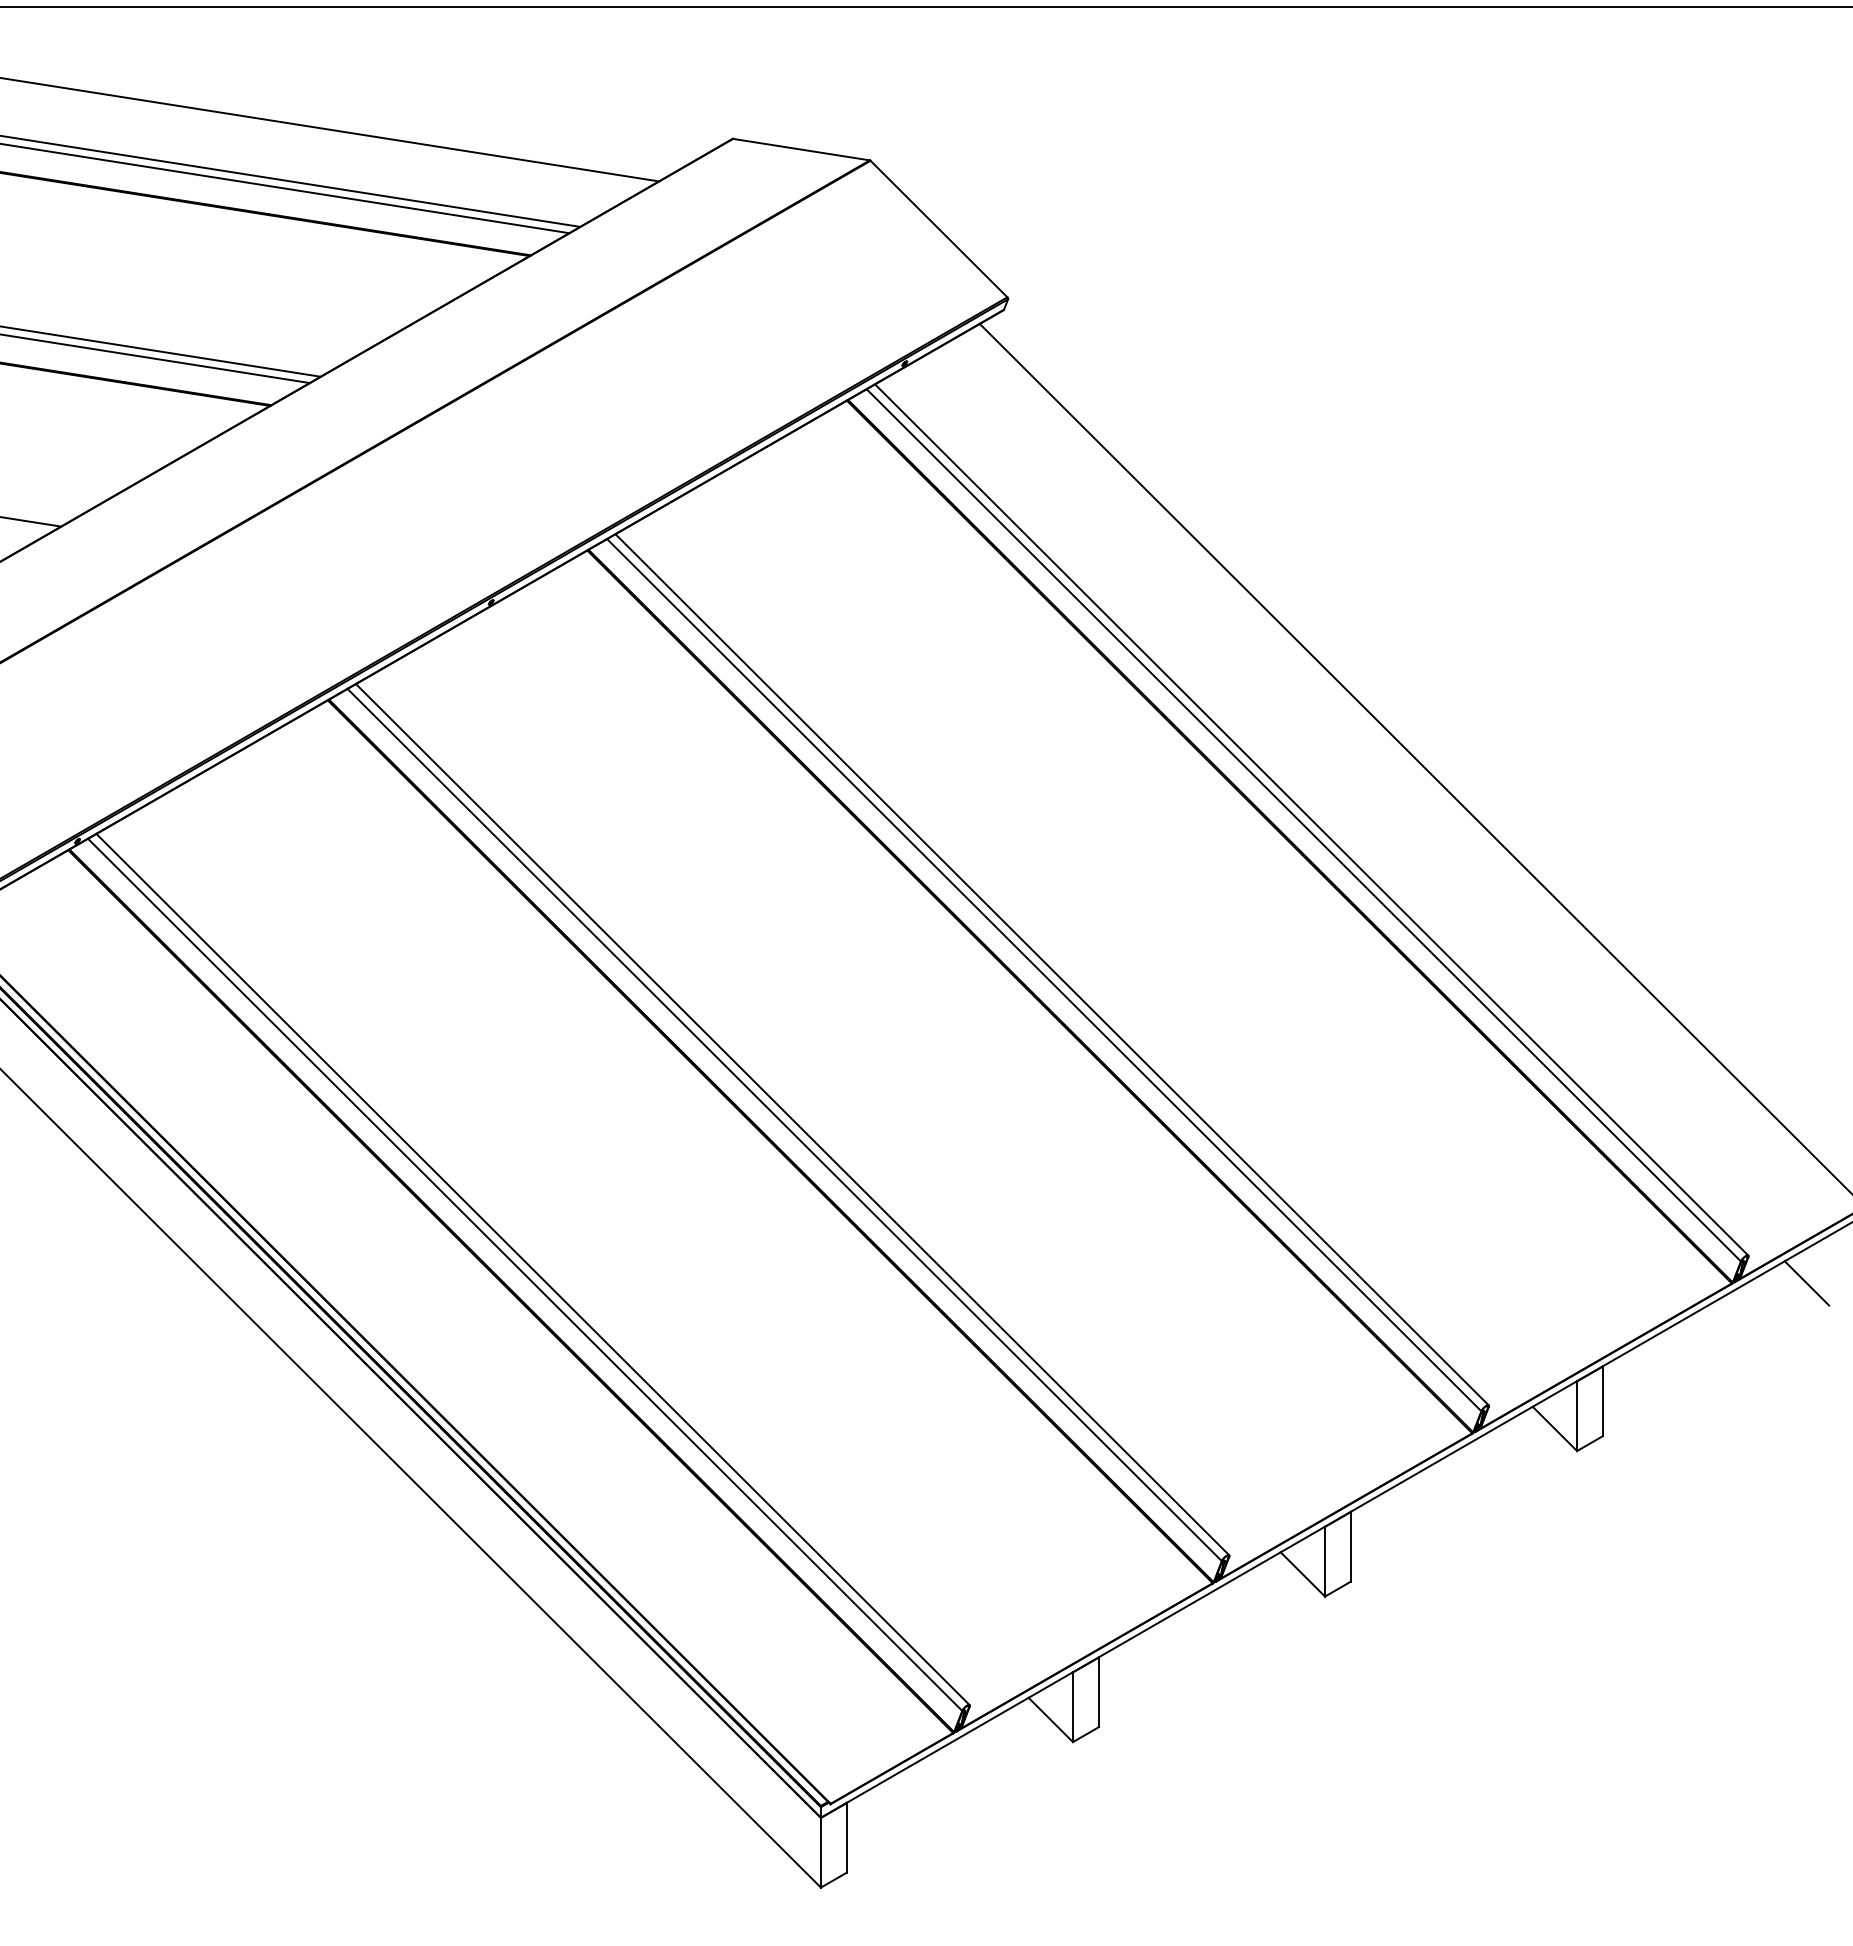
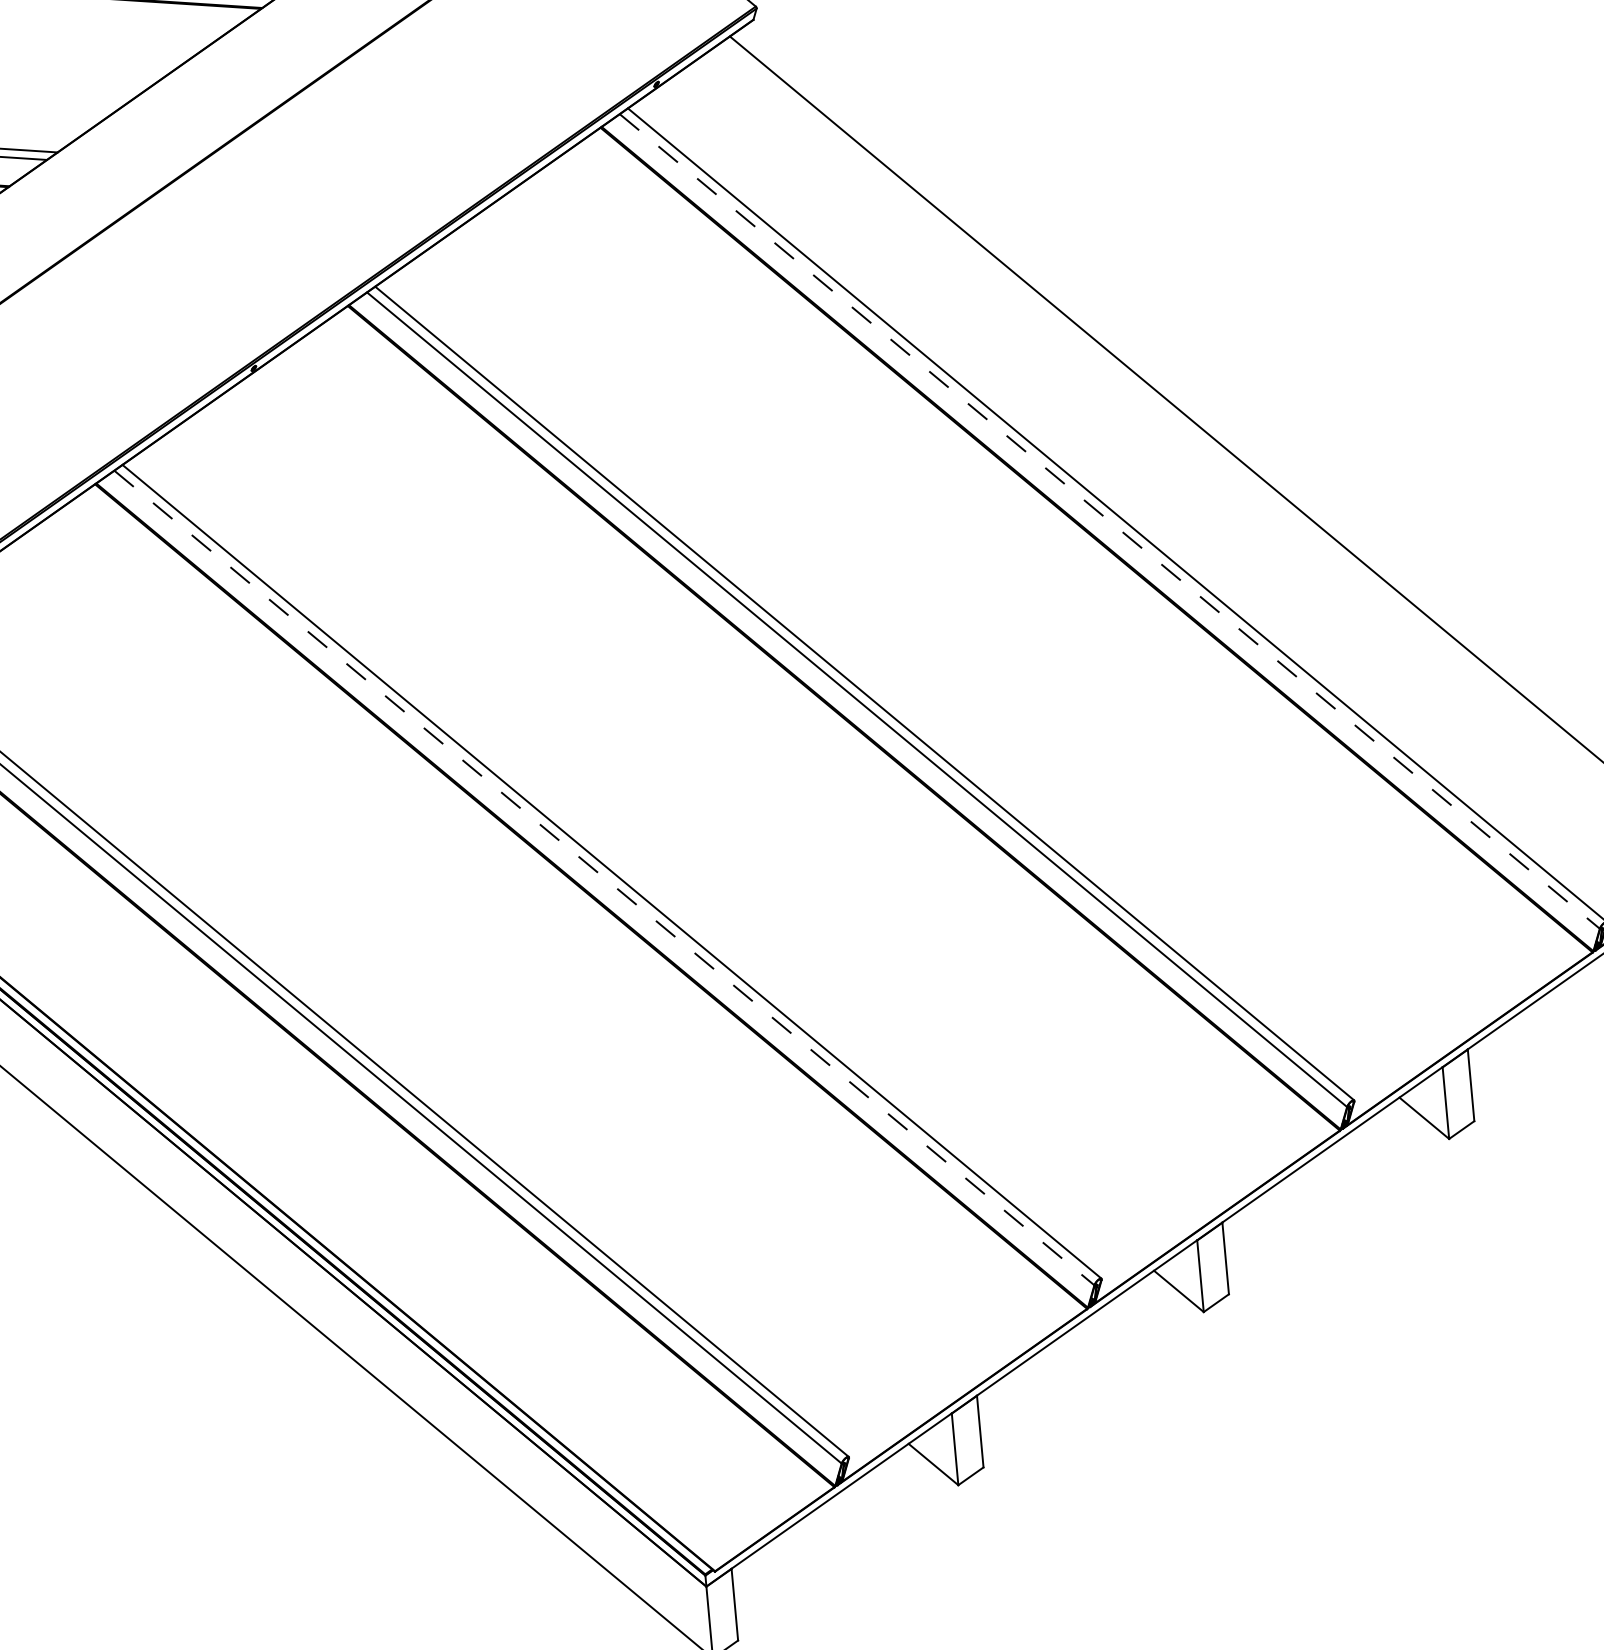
line: (1304, 825) -> (1110, 521), solid -> dashed
line: (785, 1125) -> (605, 878), solid -> dashed

